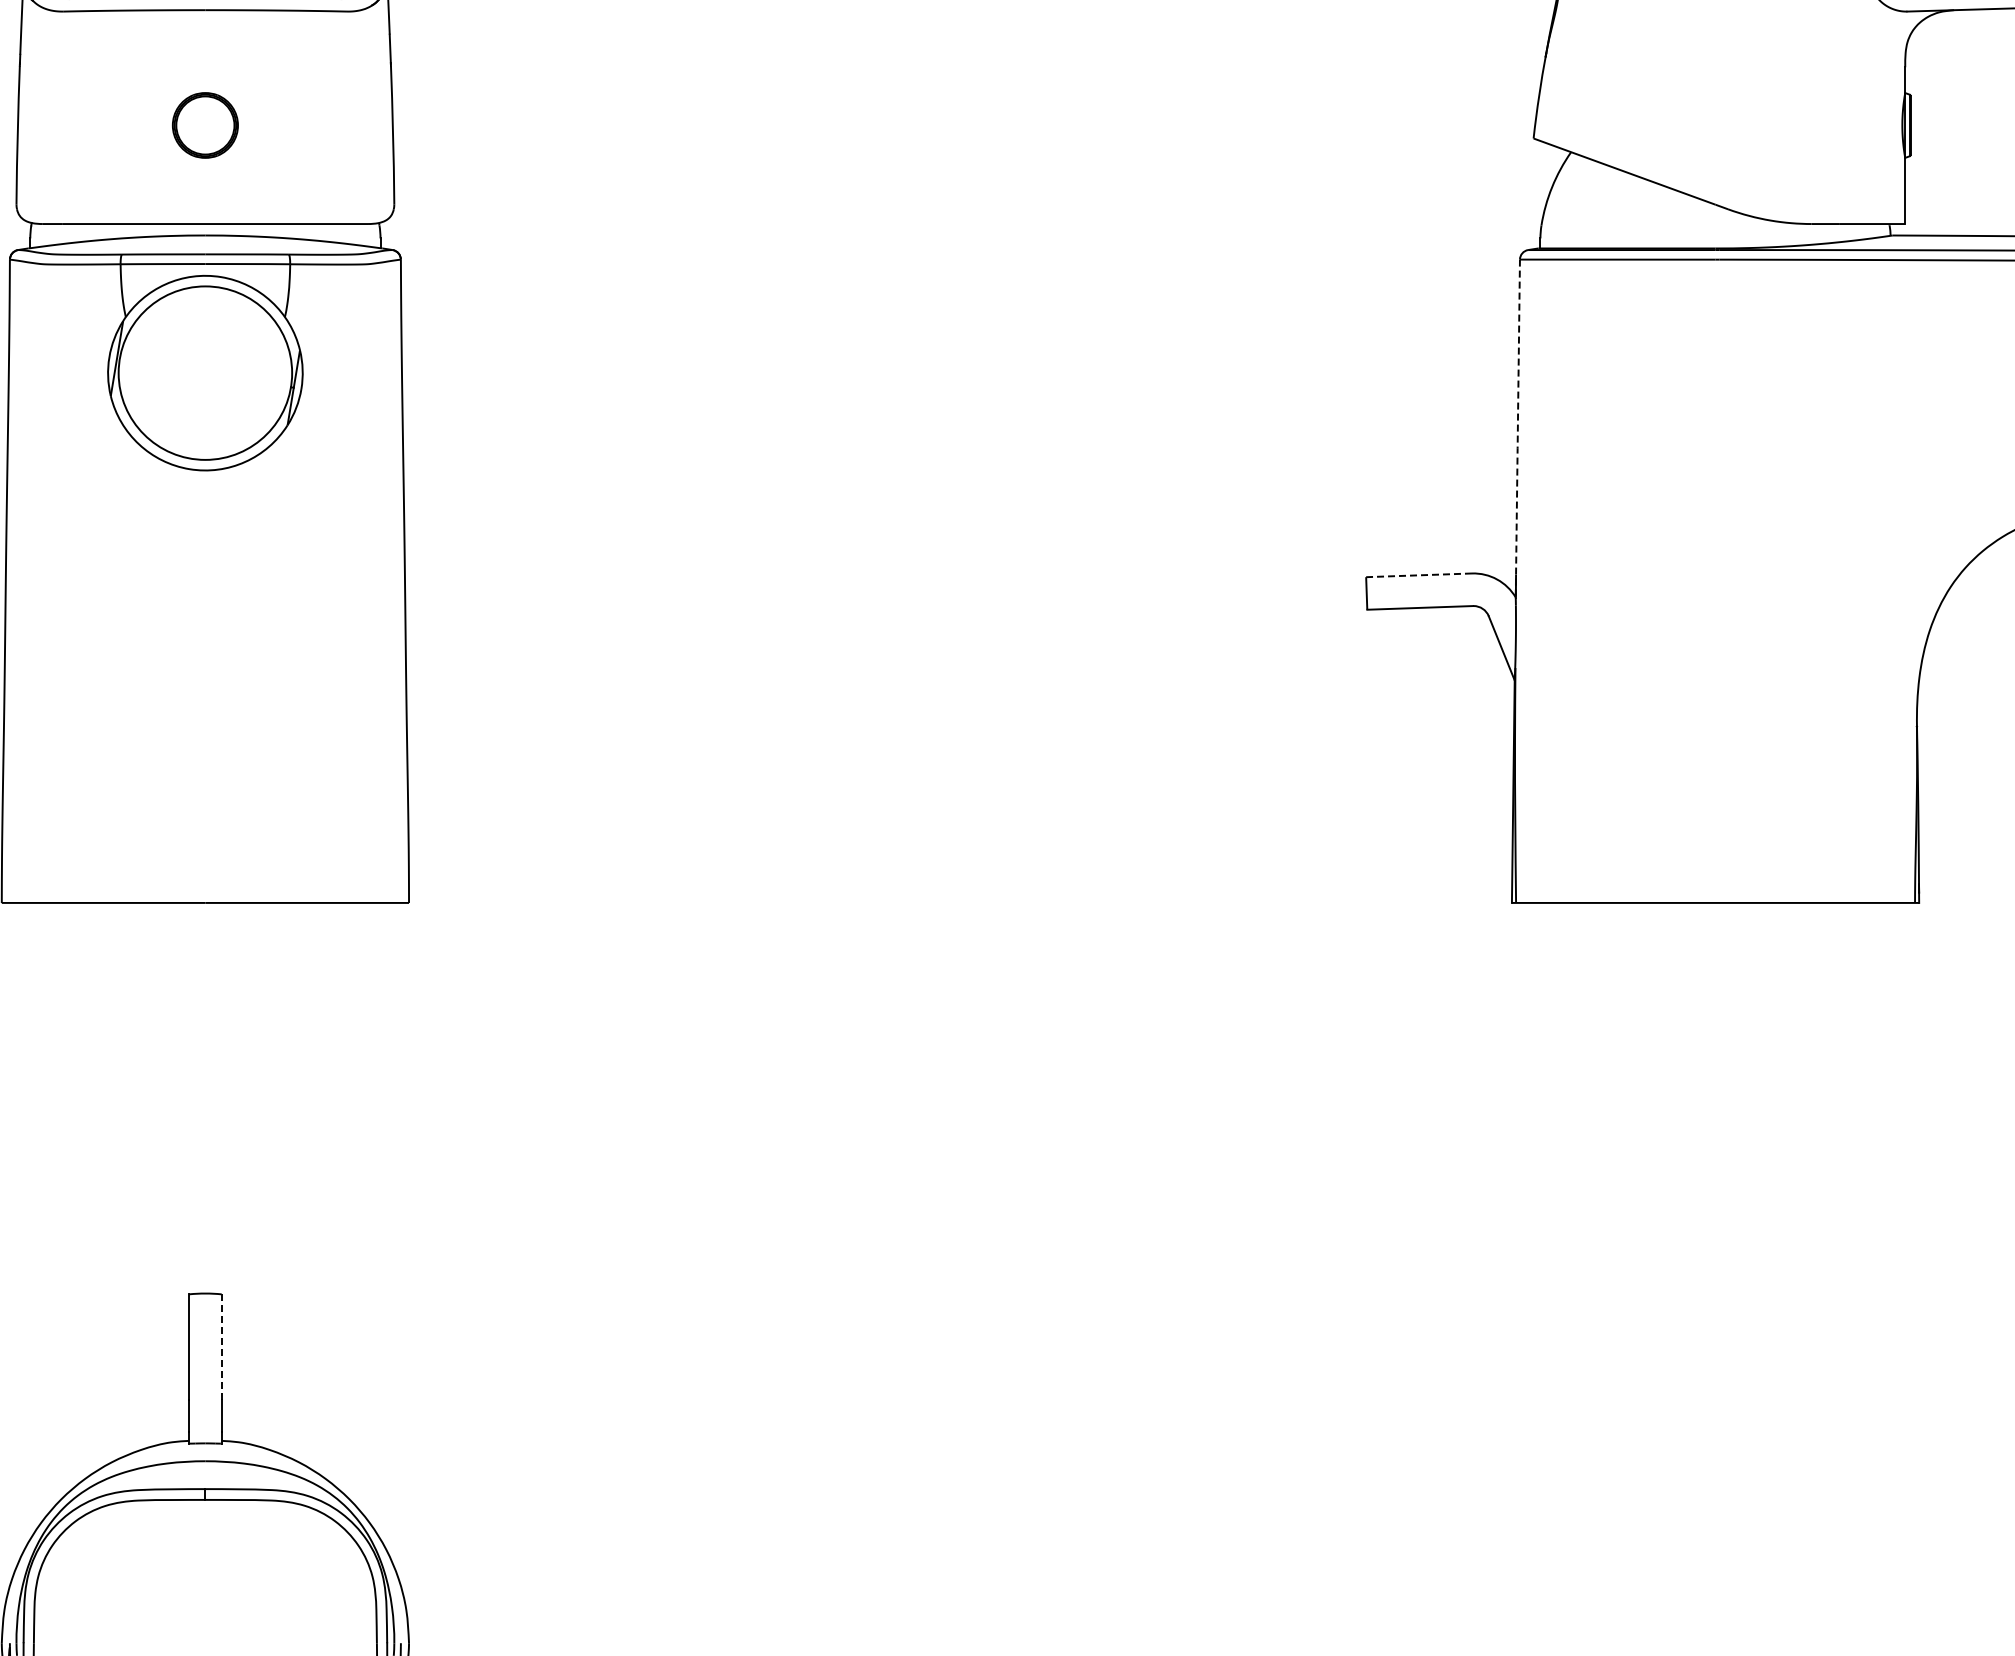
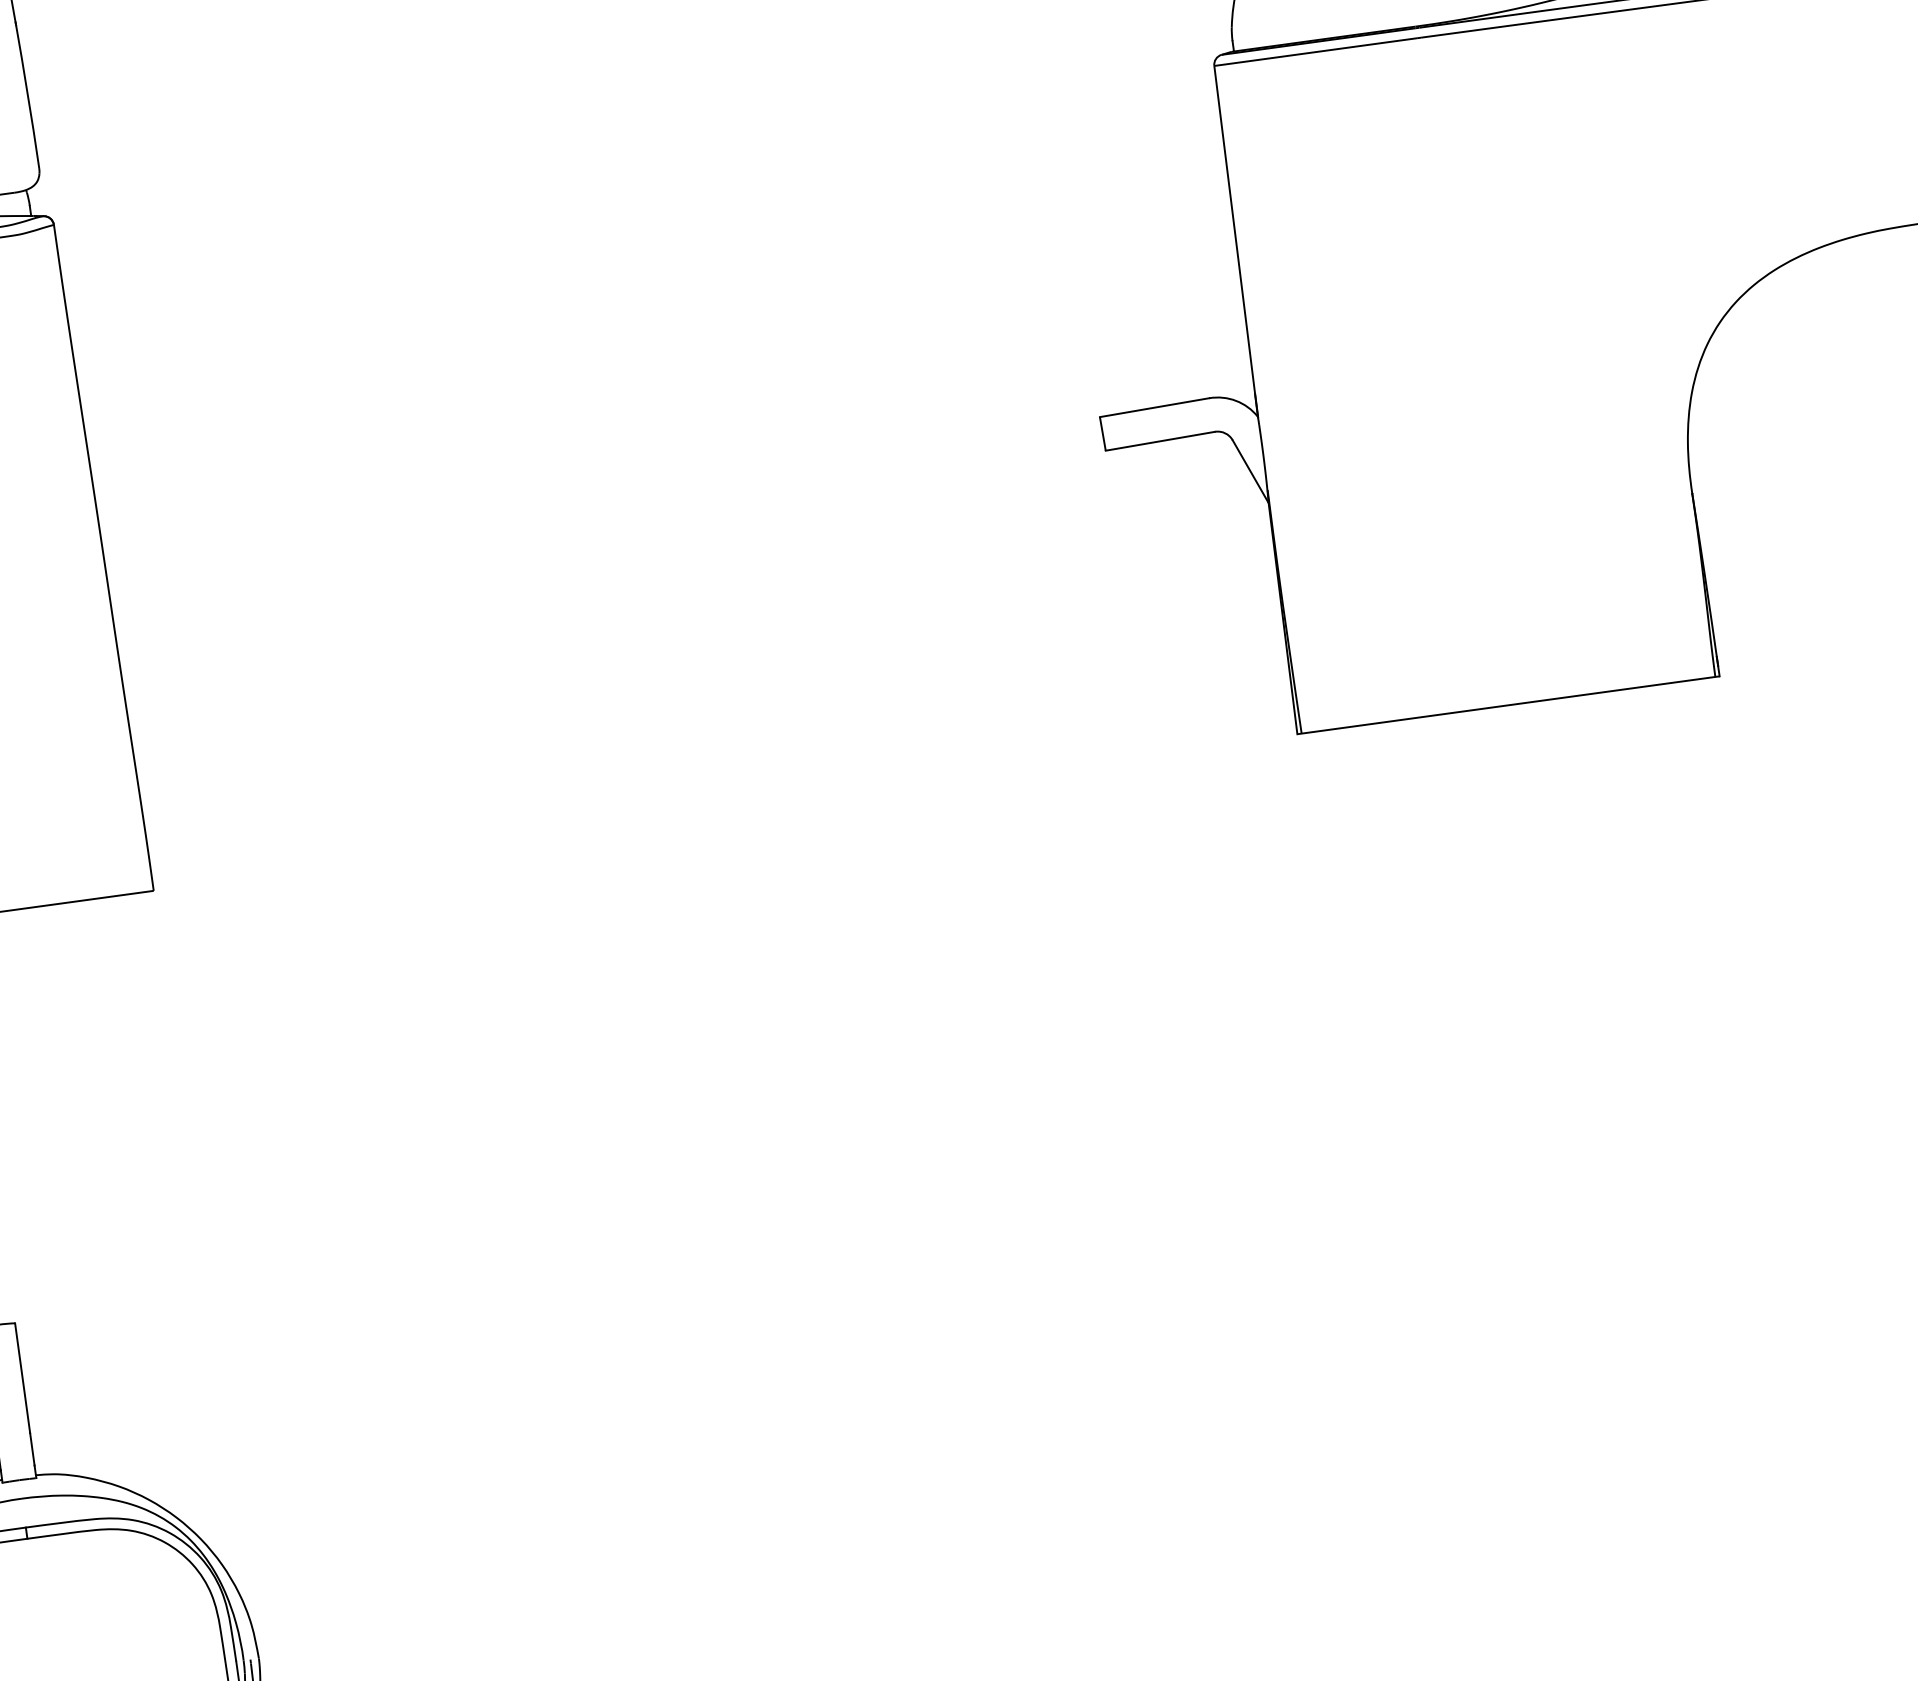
line: (1517, 428) -> (1235, 241), dashed -> solid
line: (1419, 575) -> (1155, 407), dashed -> solid
line: (221, 1347) -> (22, 1378), dashed -> solid

